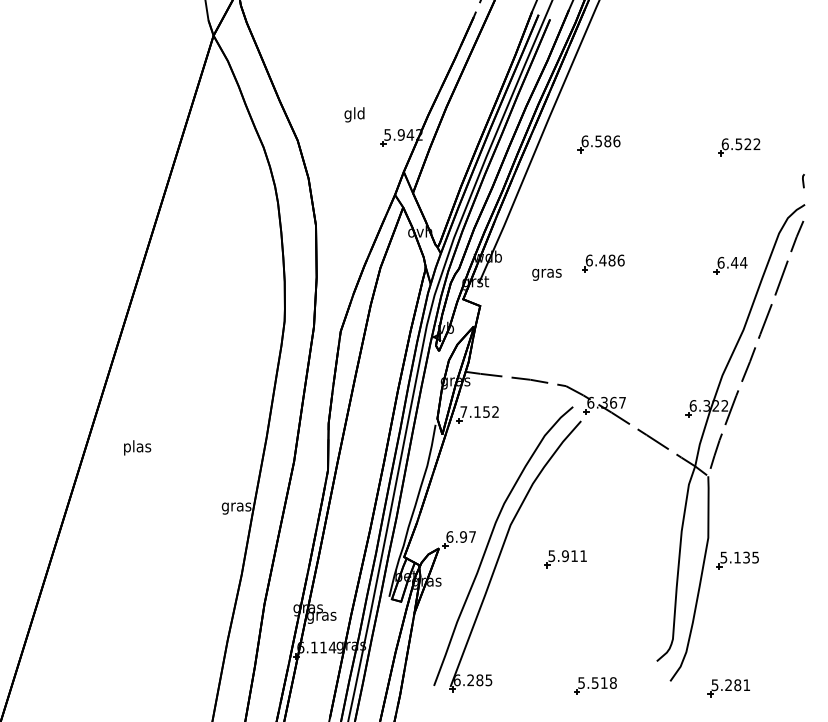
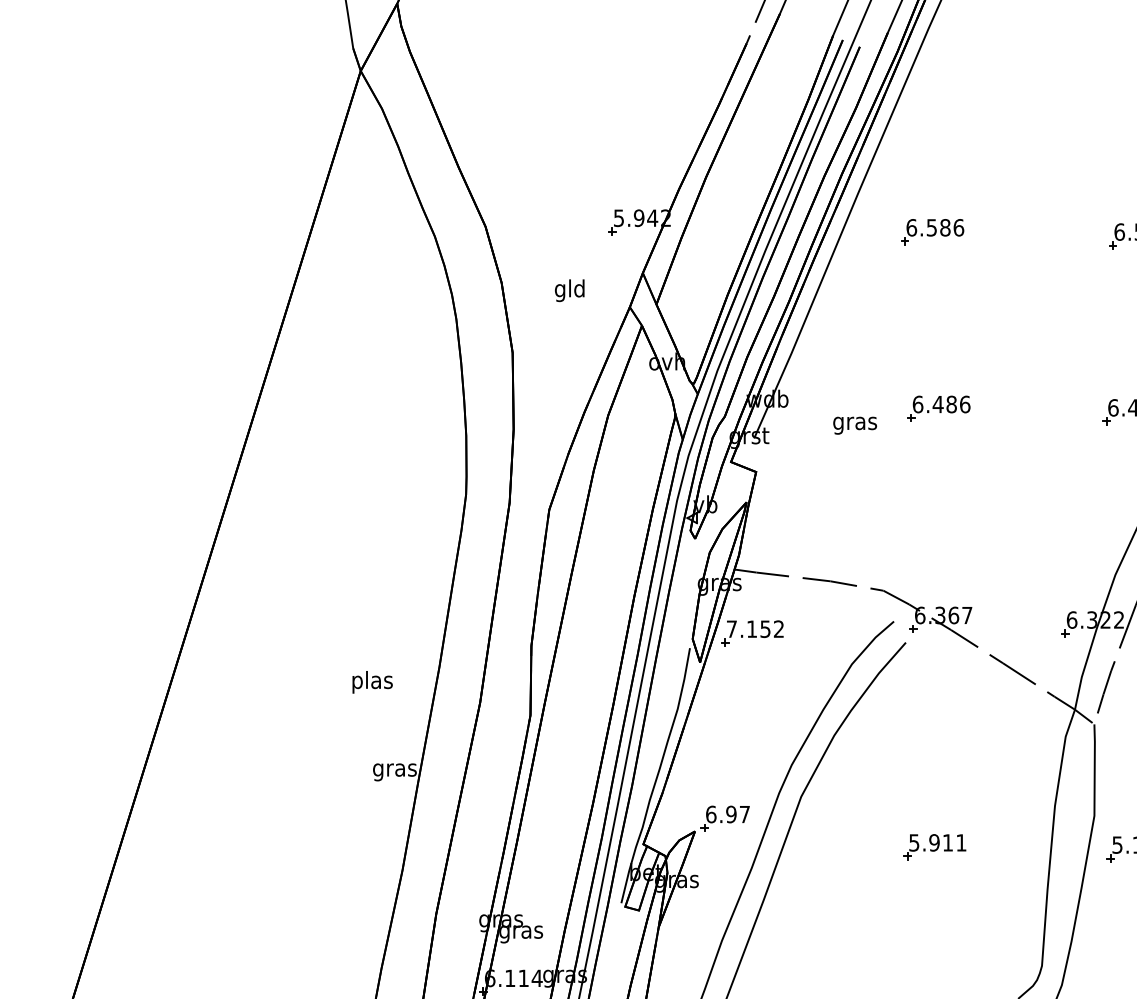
text: (354, 114) -> (569, 290), moved
text: (137, 447) -> (372, 681), moved
part: (565, 559) -> (934, 847), moved

